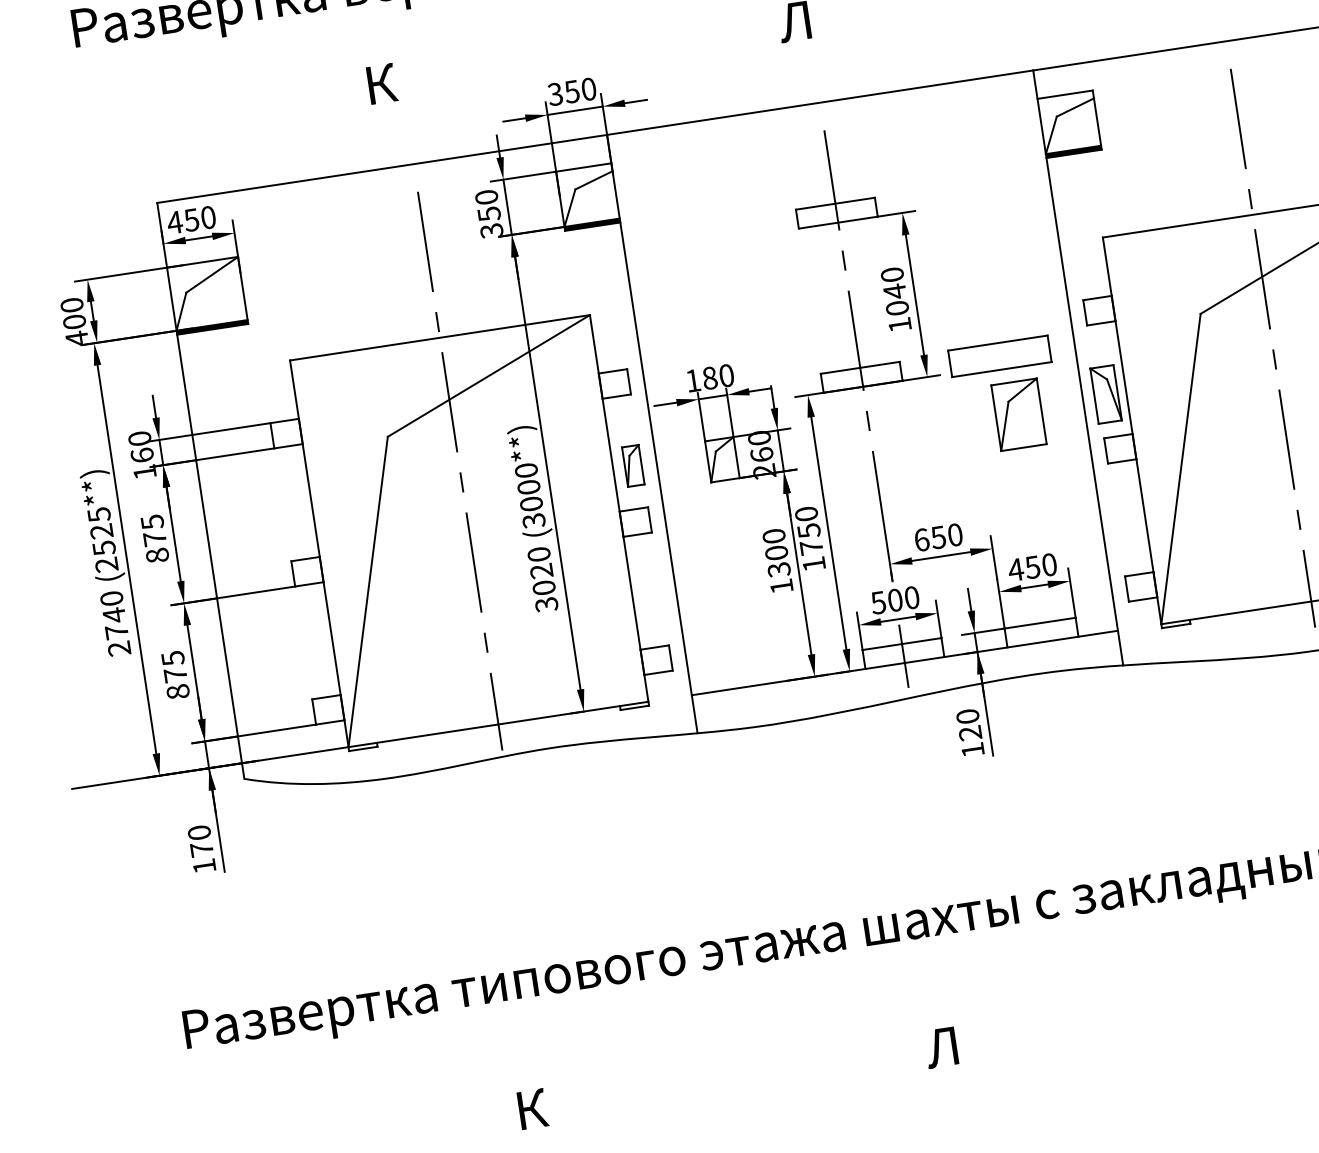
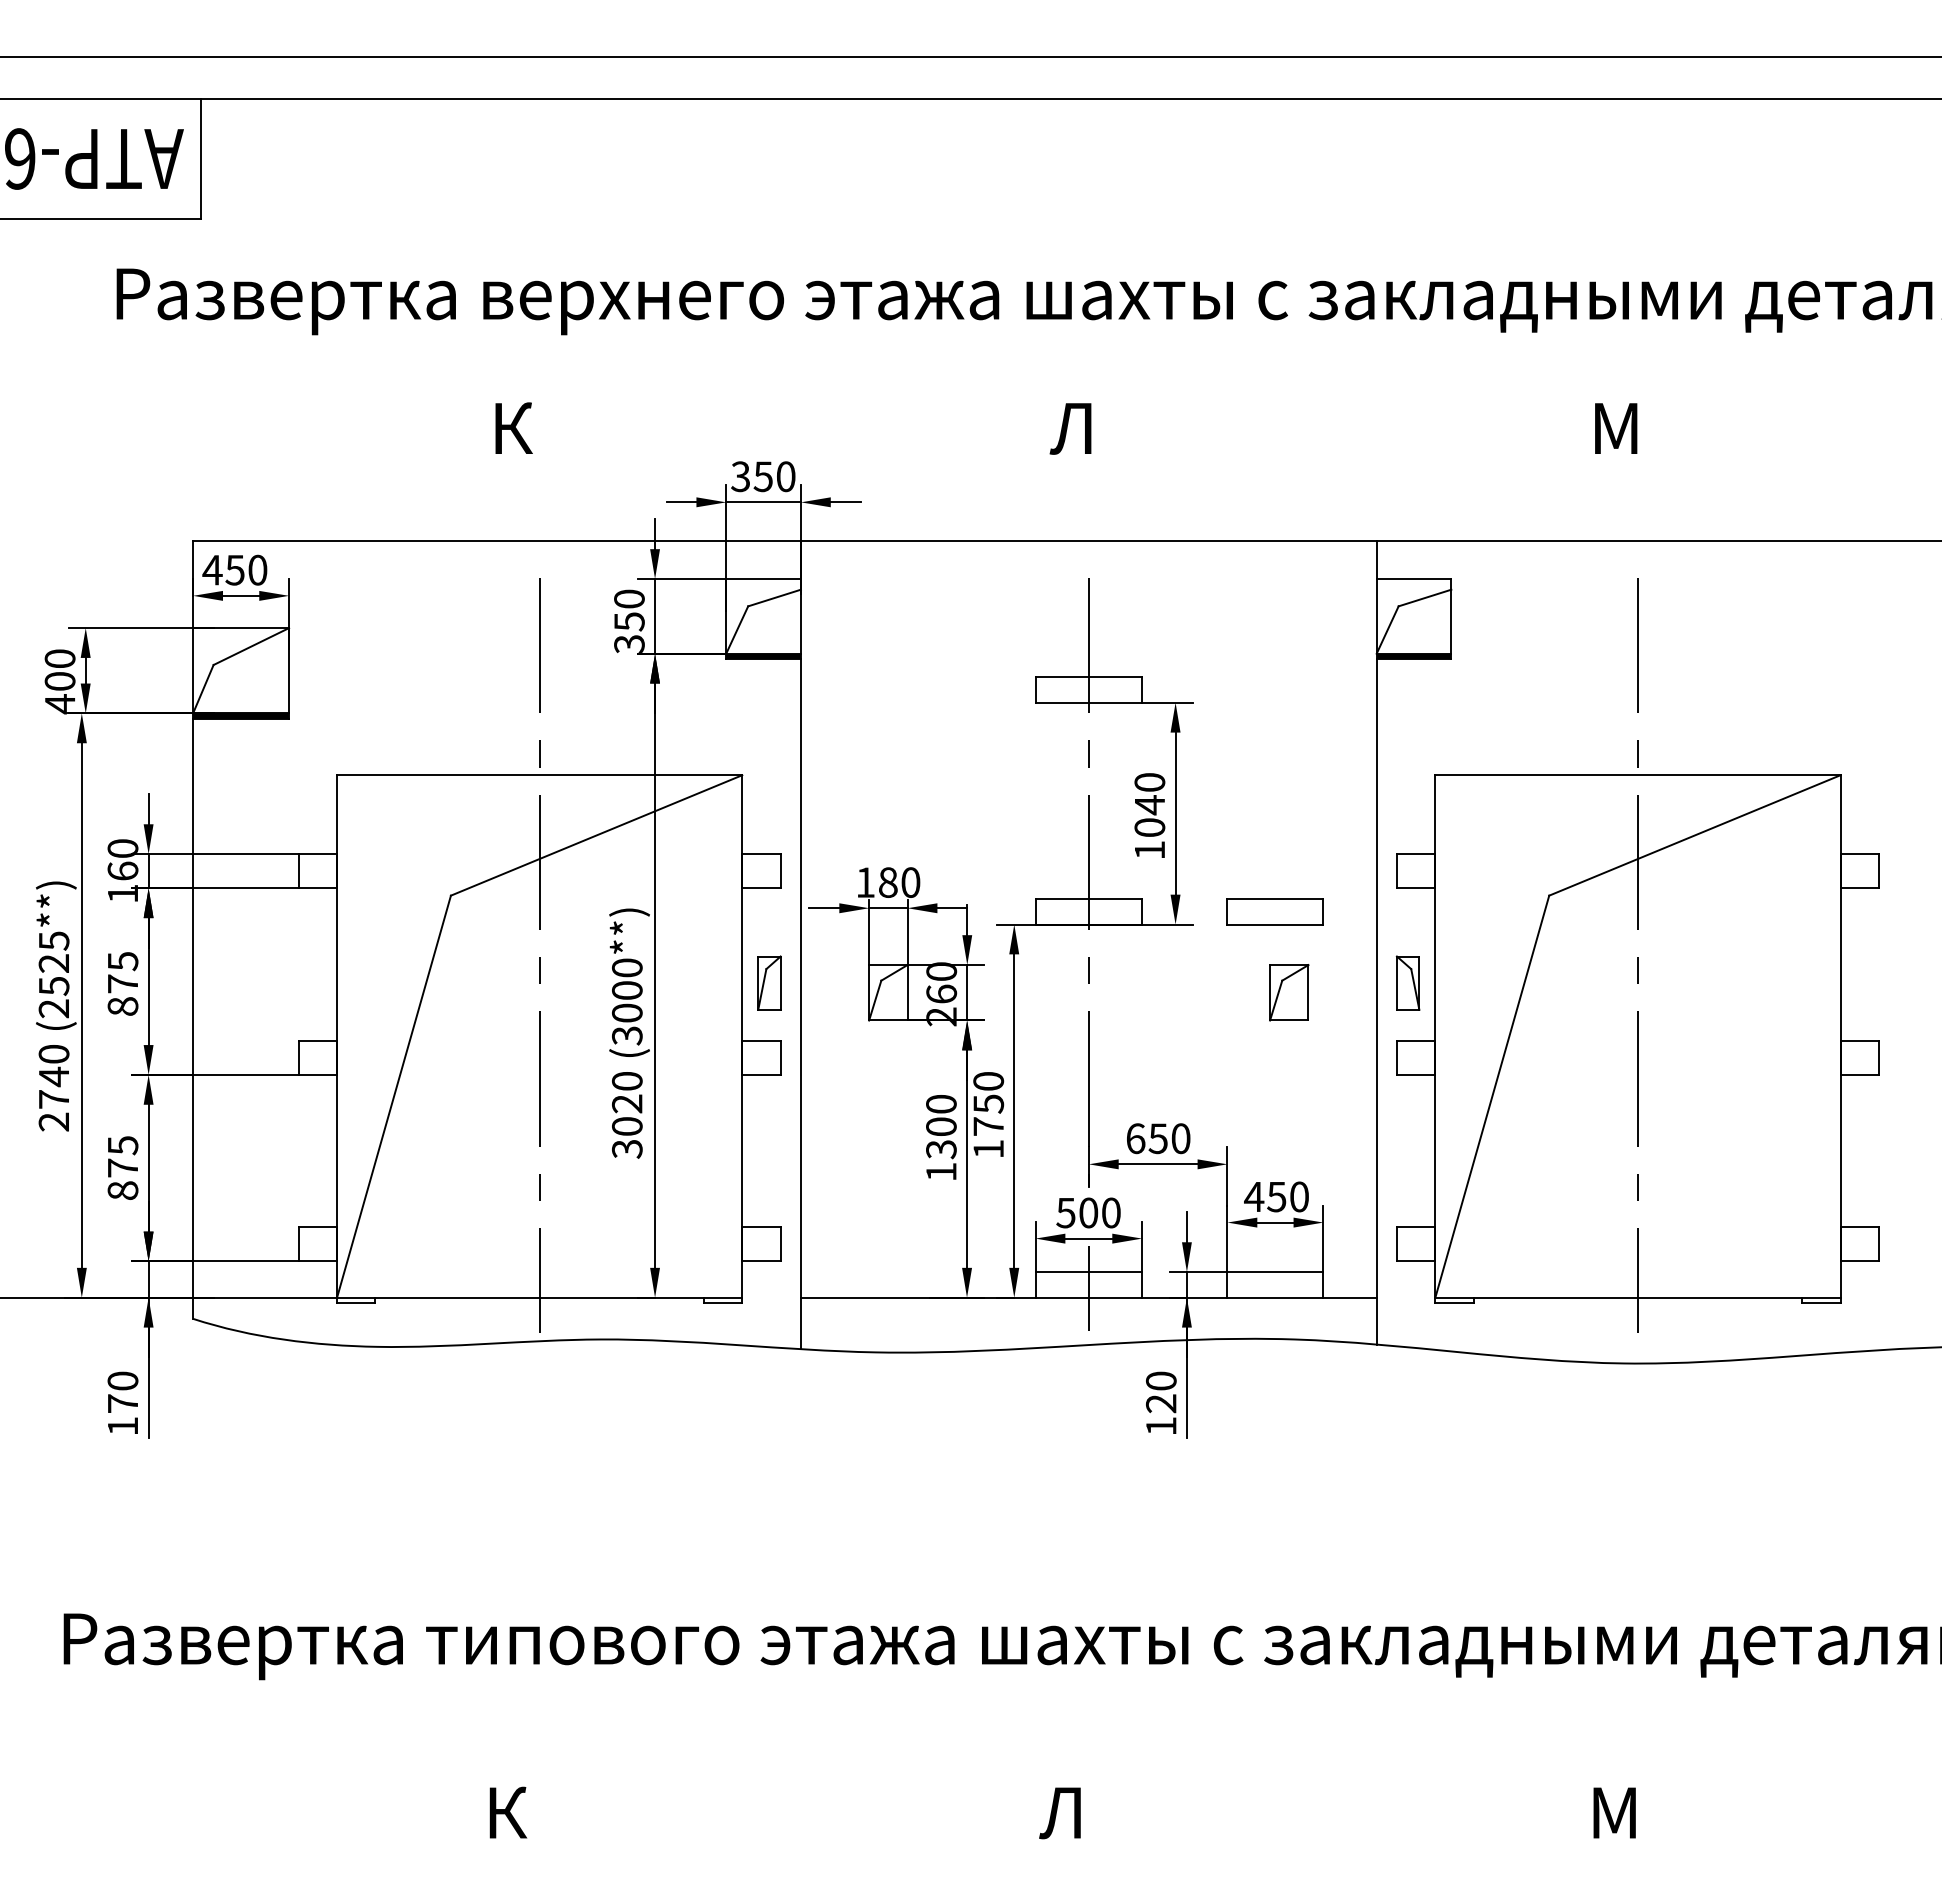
part: (999, 356) -> (1274, 911), size x0.71
part: (1105, 394) -> (1407, 982), size x0.71
part: (1019, 414) -> (1289, 992), size x0.62

